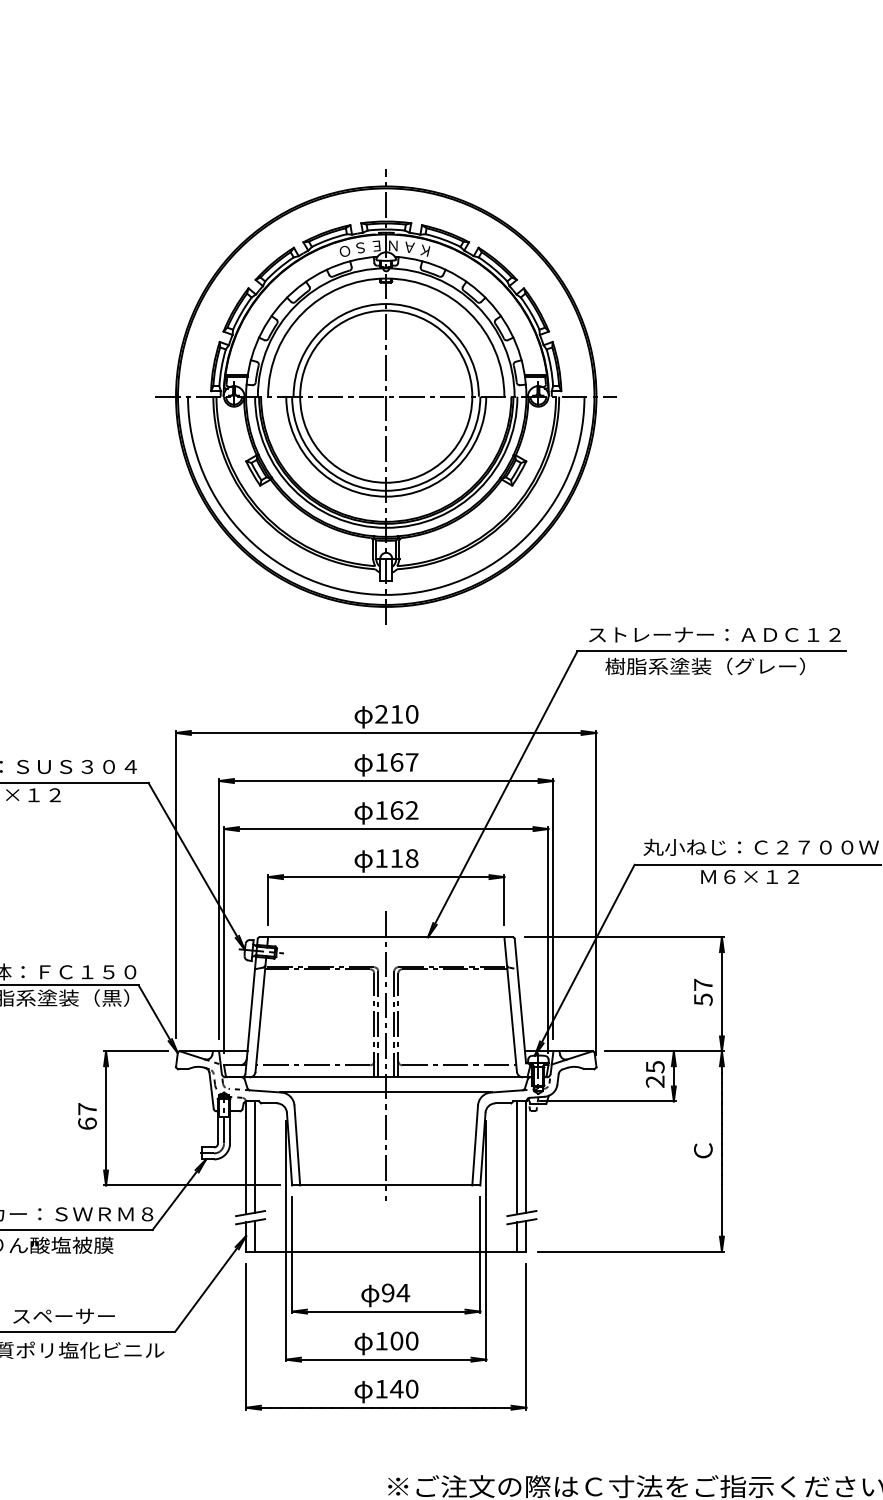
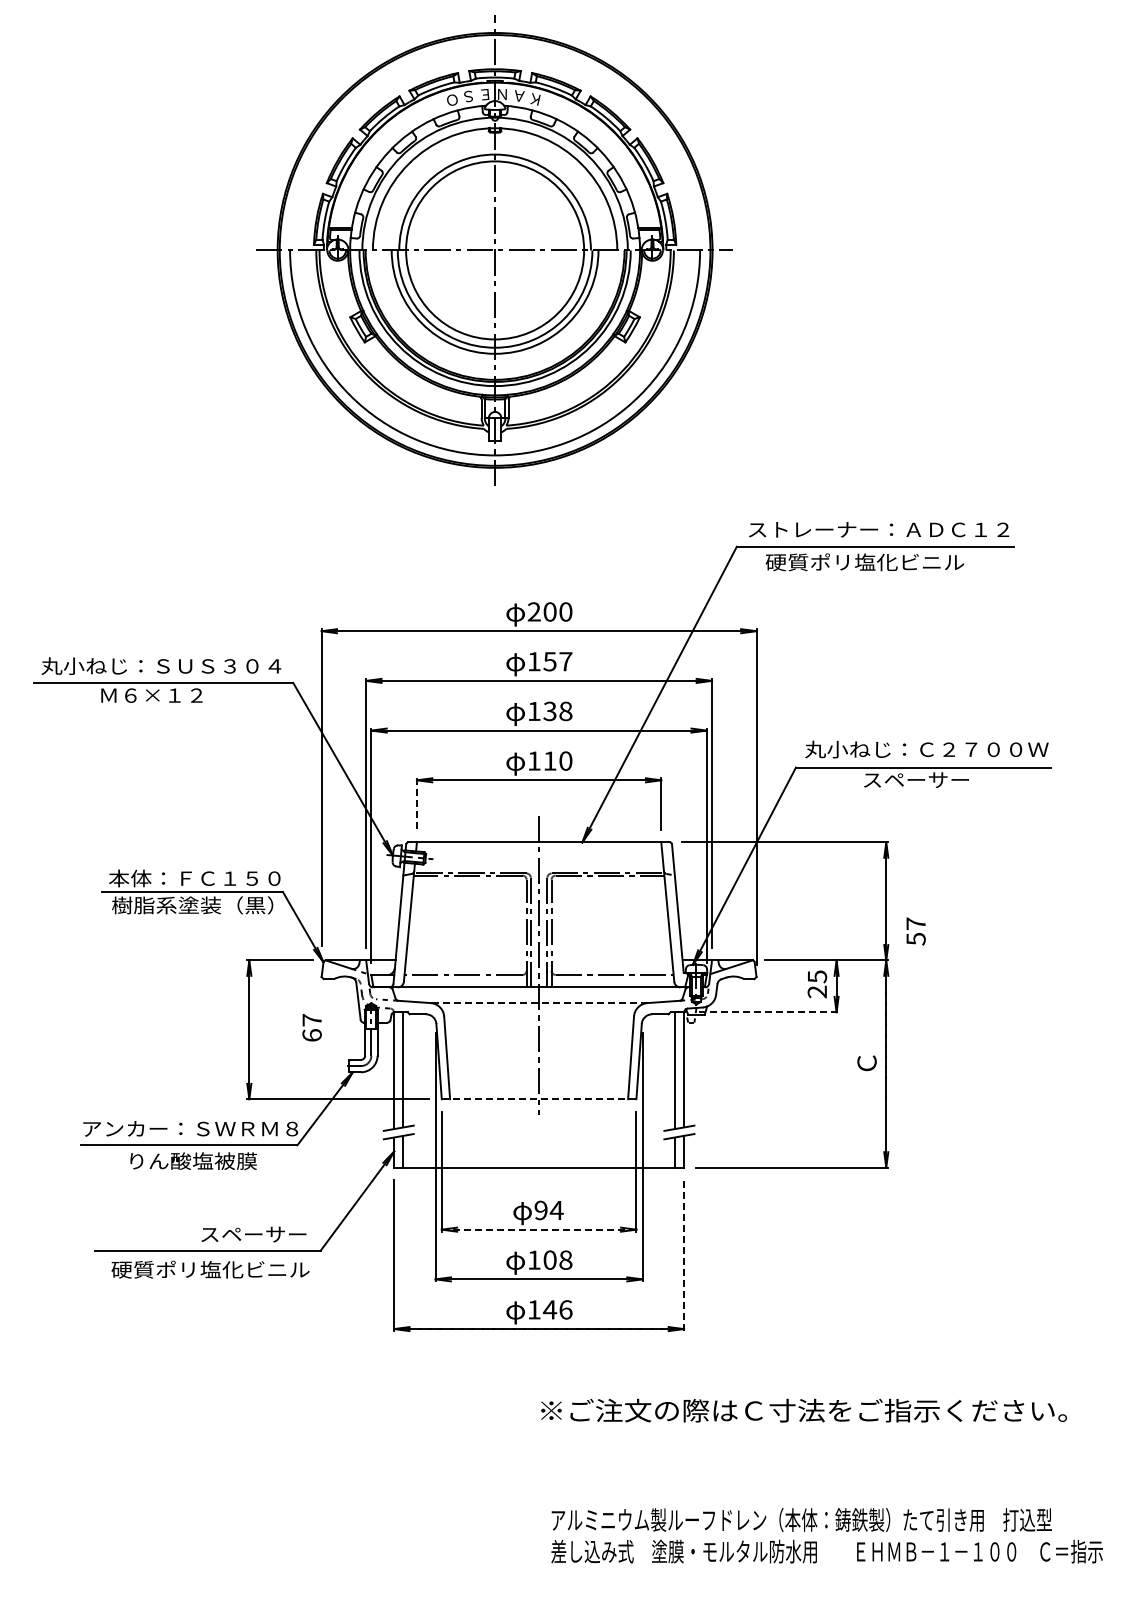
part: (385, 396) -> (494, 250), moved
text: (704, 666) -> (868, 562), 樹脂系塗装（グレー） -> 硬質ポリ塩化ビニル
text: (396, 713) -> (549, 611), 210 -> 200
text: (396, 762) -> (549, 661), 167 -> 157
text: (404, 810) -> (557, 711), 162 -> 138
text: (411, 857) -> (565, 760), 118 -> 110
text: (751, 876) -> (916, 779), Ｍ６×１２ -> スペーサー
line: (267, 900) -> (416, 804), solid -> dashed
text: (702, 992) -> (915, 931), moved
line: (385, 1092) -> (538, 1003), solid -> dashed
line: (608, 1101) -> (768, 1012), solid -> dashed
text: (86, 1116) -> (311, 1027), moved
line: (385, 1185) -> (538, 1099), solid -> dashed
line: (386, 1311) -> (539, 1229), solid -> dashed
text: (63, 1316) -> (253, 1234), moved
line: (526, 1335) -> (684, 1254), solid -> dashed
text: (411, 1341) -> (565, 1260), 100 -> 108
text: (411, 1388) -> (565, 1309), 140 -> 146

